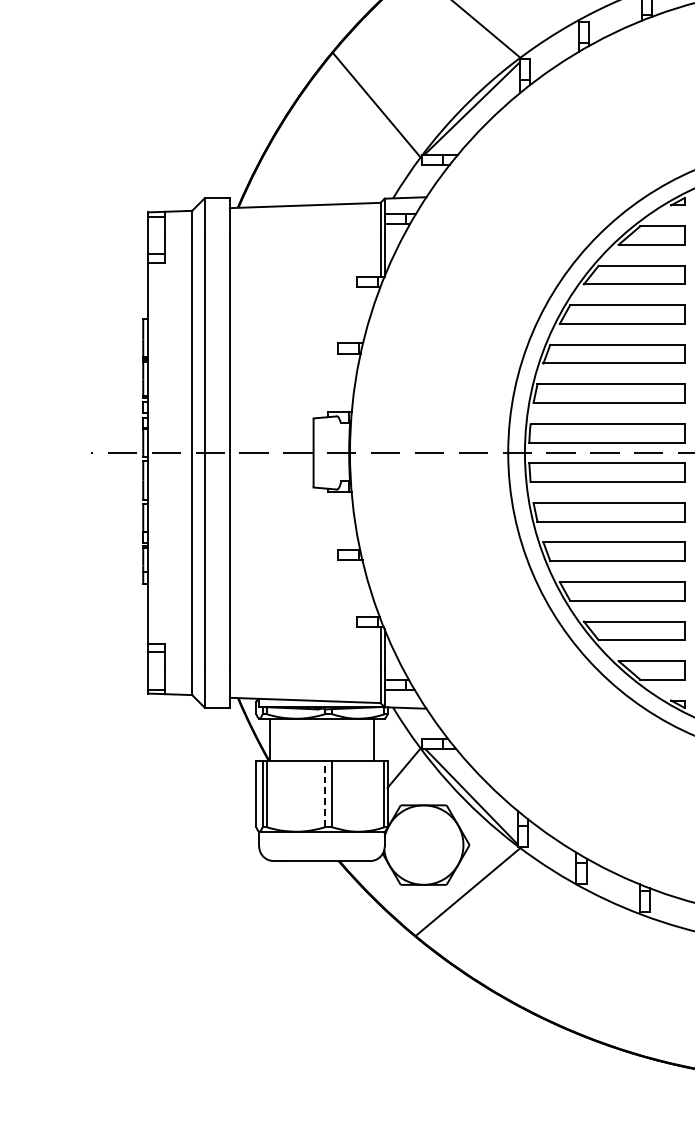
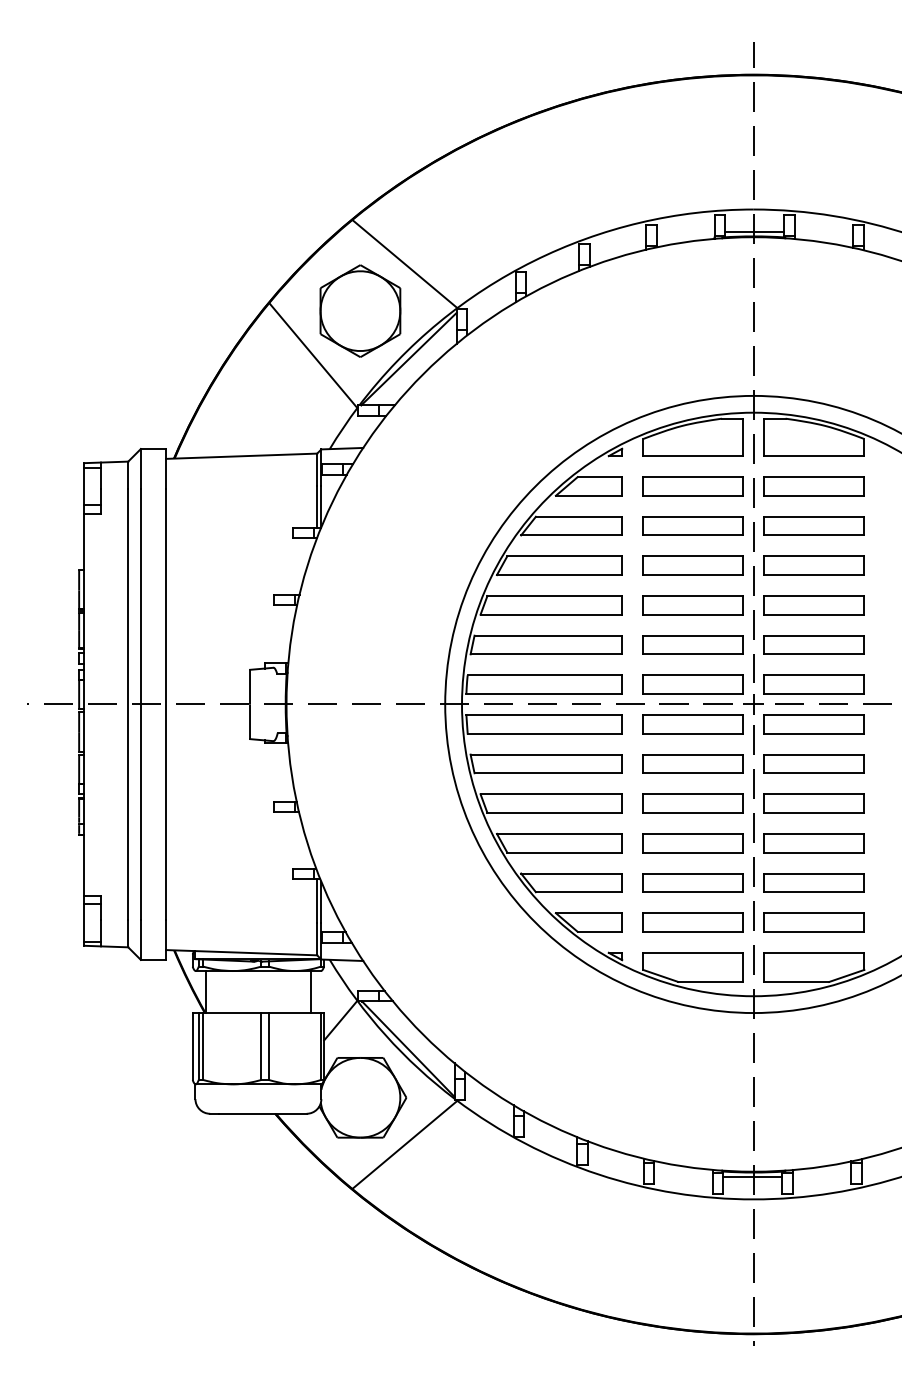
part: (423, 60) -> (360, 310), added
line: (325, 793) -> (261, 1046), dashed -> solid

